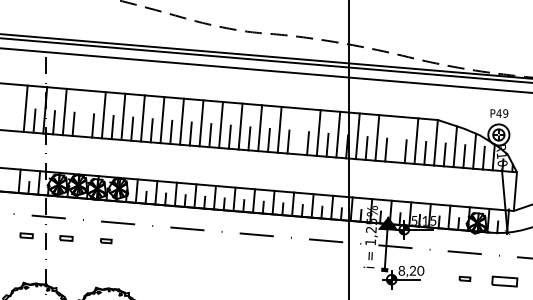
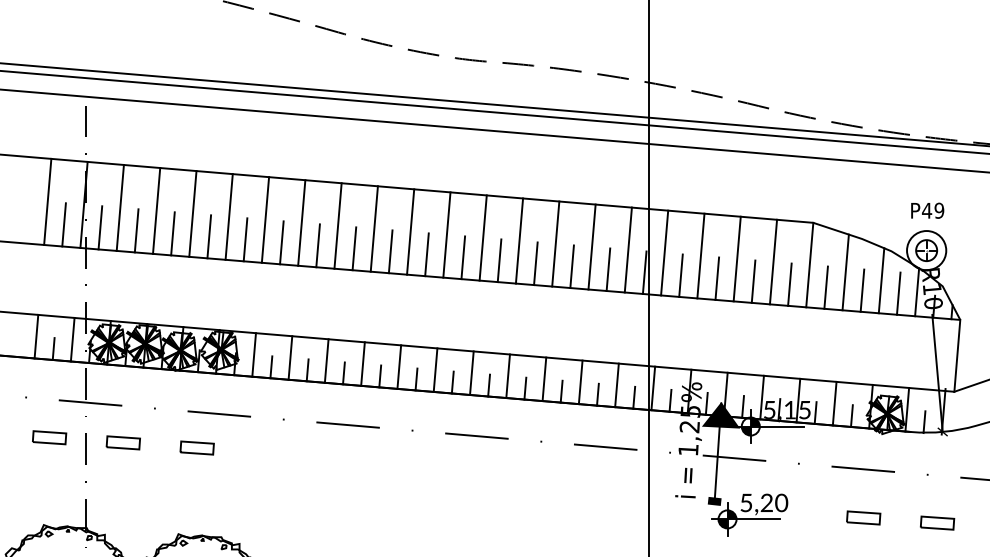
line: (84, 113) -> (156, 210), added
line: (299, 131) -> (556, 244), added
line: (396, 139) -> (736, 258), added
part: (26, 235) -> (49, 437), size x1.43
part: (66, 238) -> (123, 442), size x1.43
part: (106, 240) -> (197, 446), size x1.67
text: (401, 270) -> (745, 502), 8,20 -> 5,20
part: (464, 278) -> (862, 517), size x1.67
part: (504, 281) -> (937, 522), size x0.71

